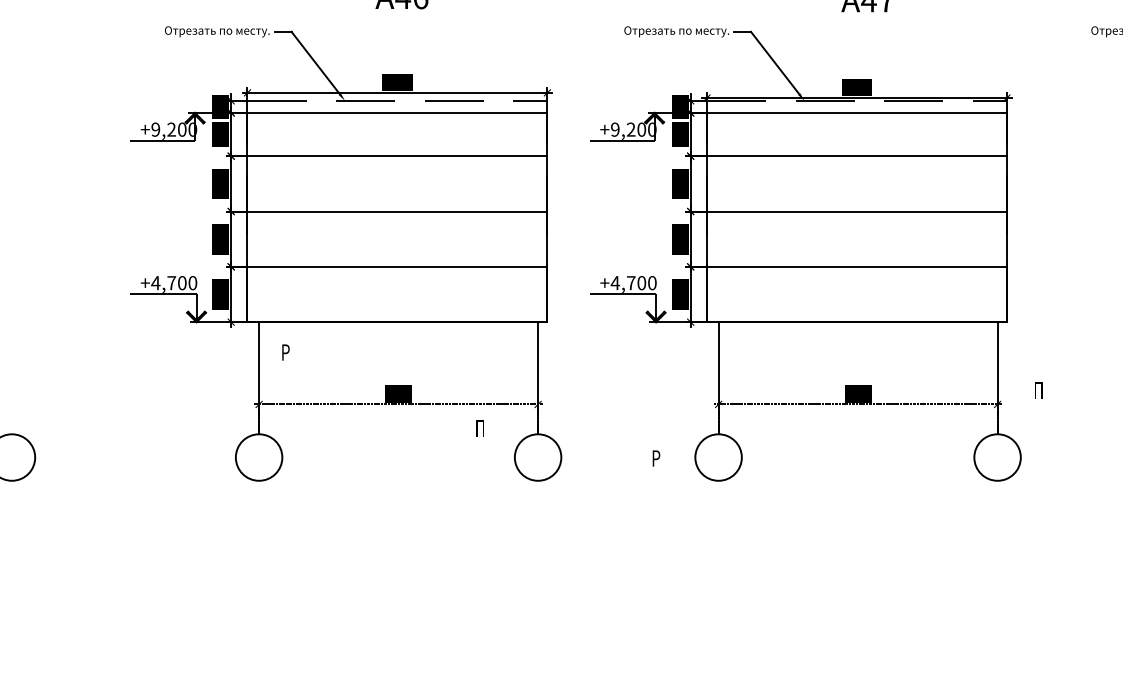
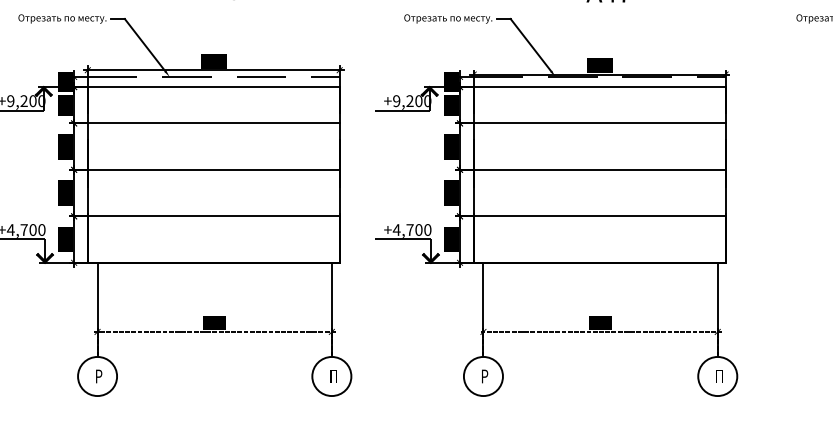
text: (285, 352) -> (98, 376), moved
text: (1038, 390) -> (719, 376), moved
text: (479, 428) -> (333, 376), moved
text: (656, 458) -> (485, 376), moved

